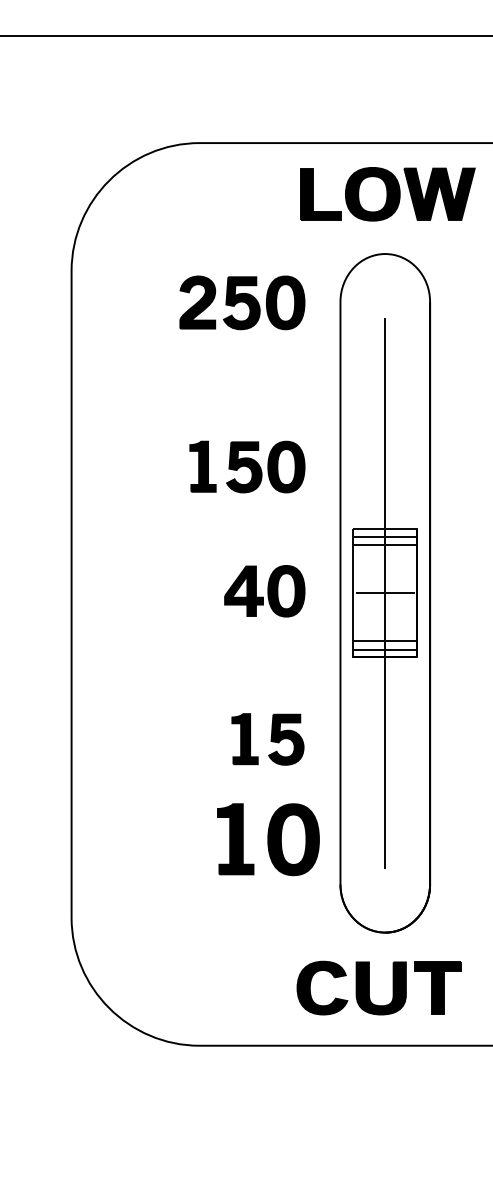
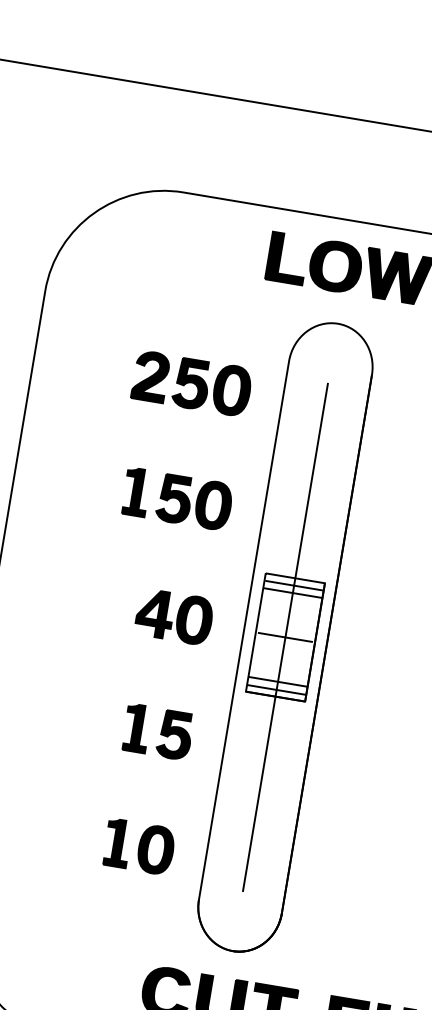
part: (242, 302) -> (192, 383), moved
part: (267, 739) -> (157, 732), moved
part: (268, 839) -> (139, 846), size x0.71

